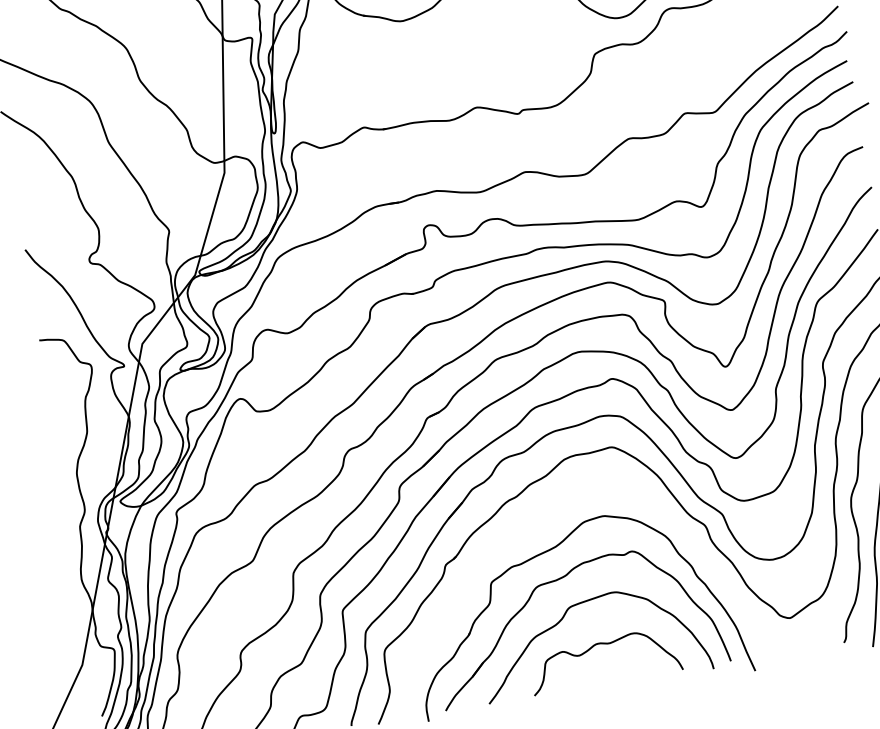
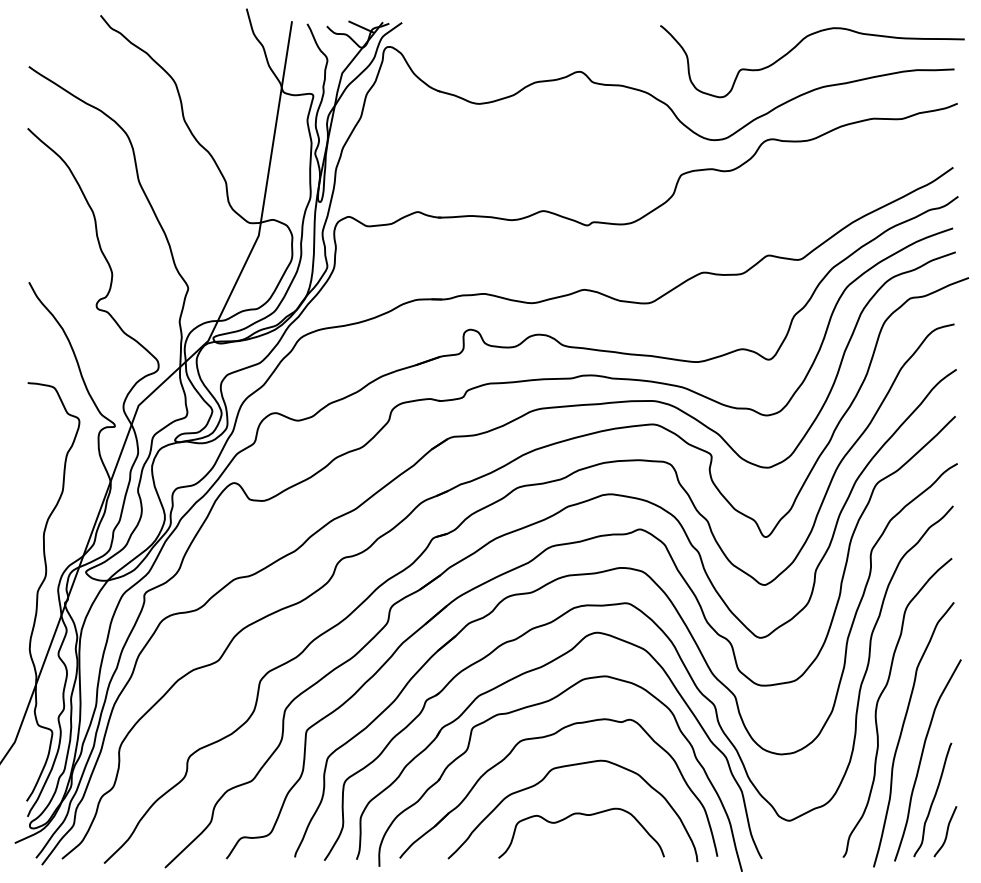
part: (539, 521) -> (535, 670), added

